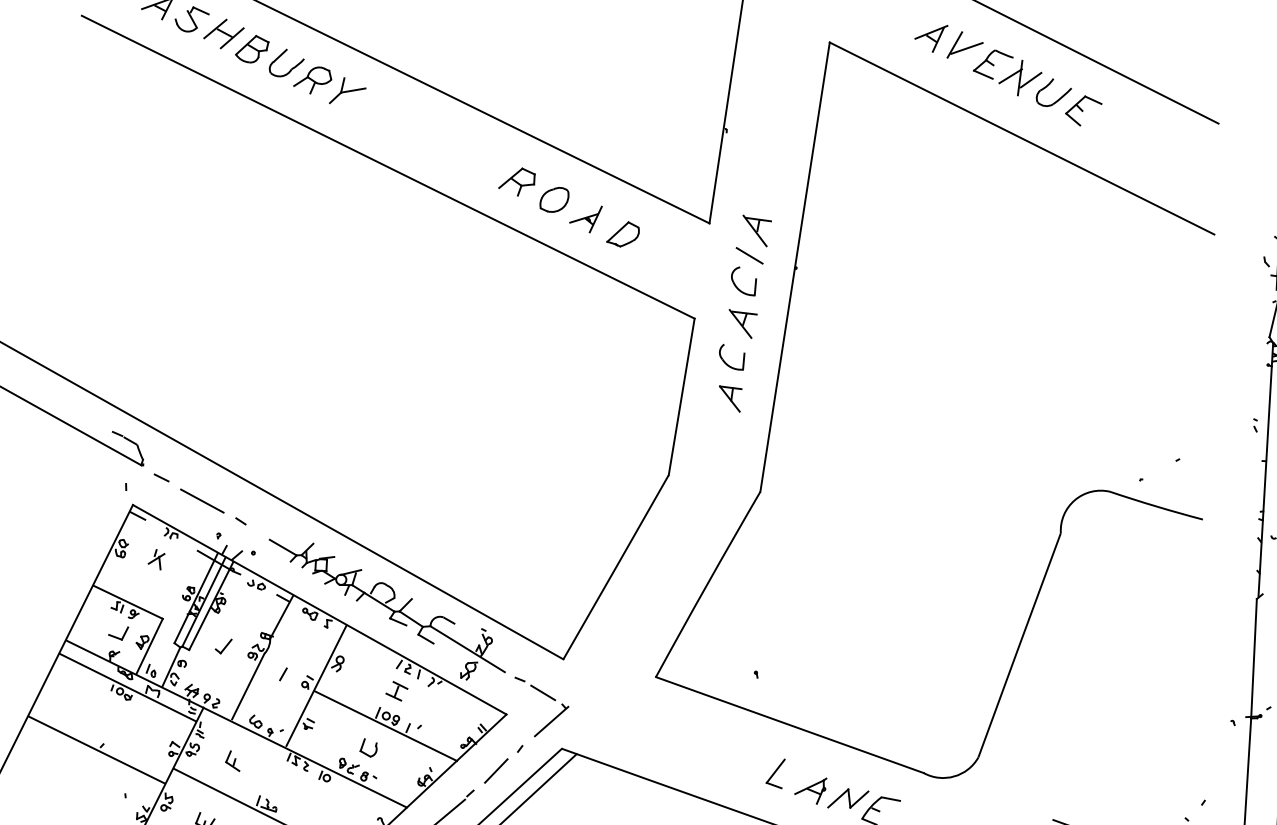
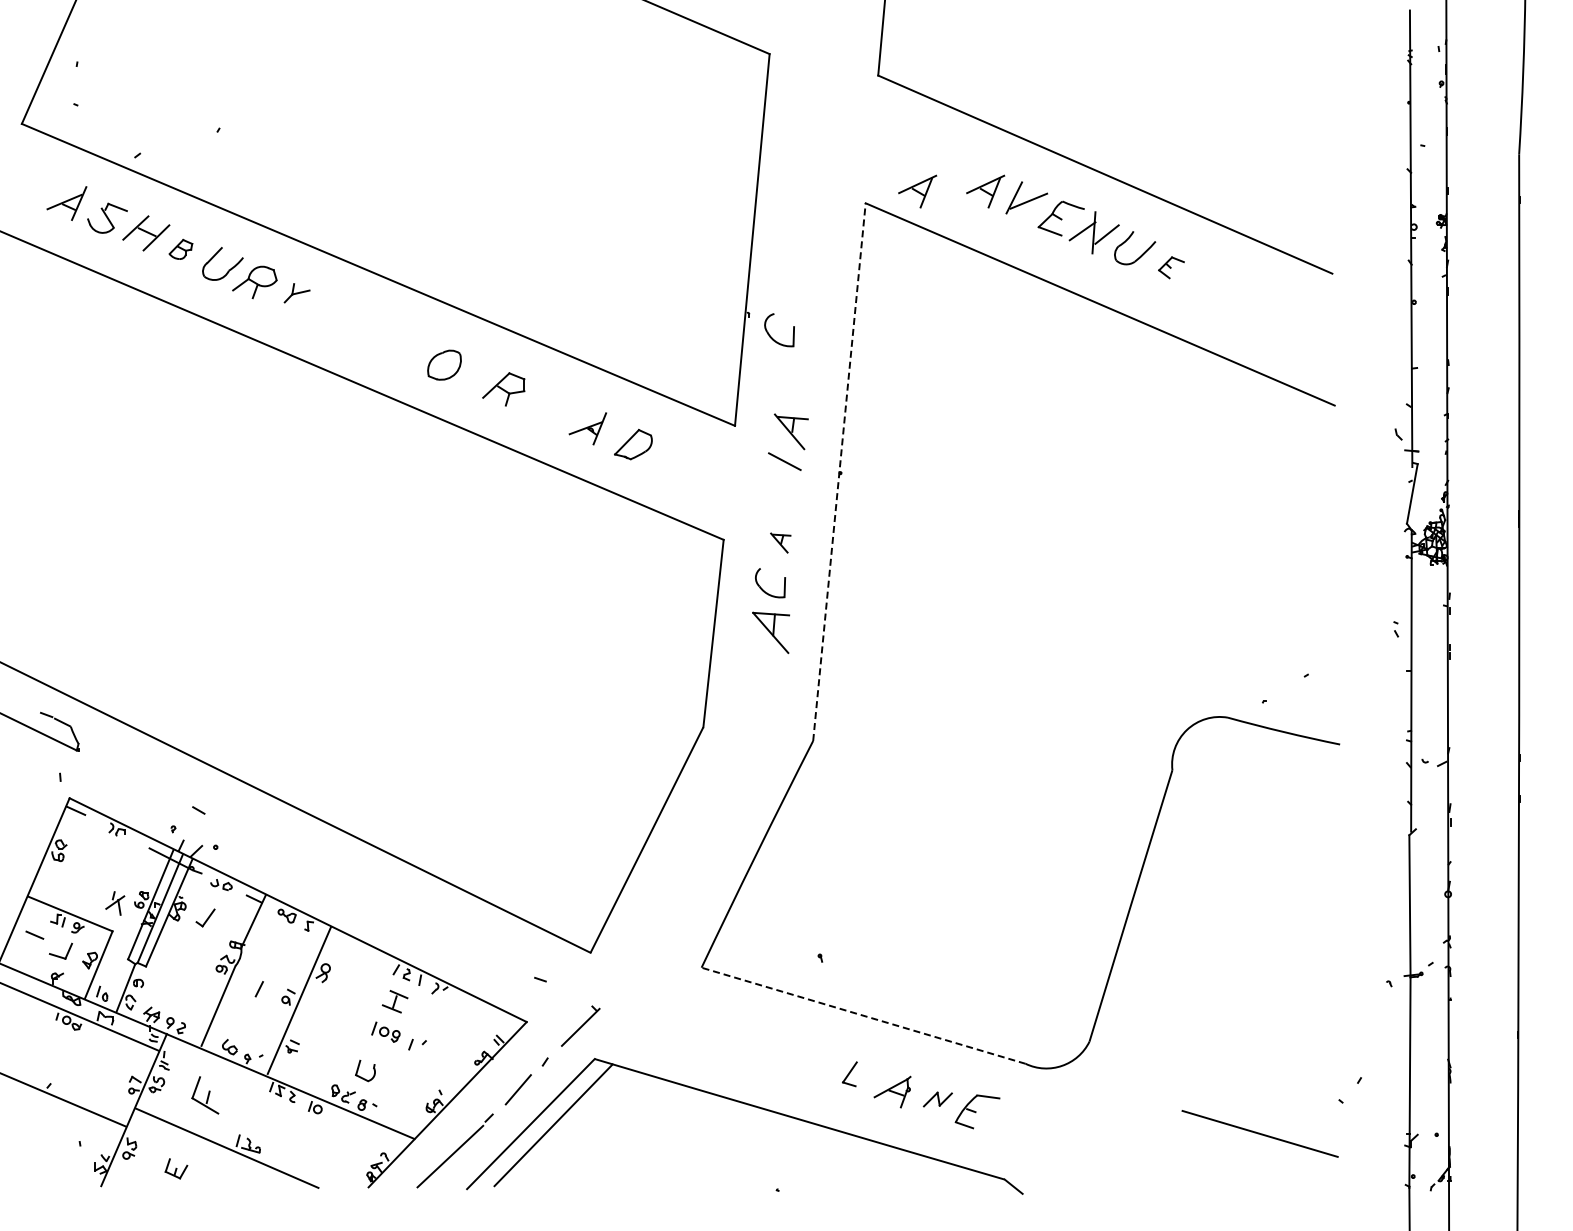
part: (873, 35) -> (917, 191), added
part: (251, 49) -> (180, 249), size x0.6
part: (347, 91) -> (296, 293), size x0.6
part: (1083, 110) -> (1171, 267), size x0.6
part: (554, 199) -> (444, 364), moved
line: (795, 266) -> (839, 471), solid -> dashed
part: (737, 287) -> (772, 337), moved
part: (742, 323) -> (780, 542), size x0.6
part: (729, 398) -> (770, 632), size x1.4
line: (161, 477) -> (34, 934), moved
line: (202, 500) -> (151, 788), removed
part: (156, 559) -> (115, 903), moved
part: (386, 610) -> (377, 906), removed
part: (223, 645) -> (205, 917), moved
line: (542, 692) -> (568, 993), removed
line: (789, 724) -> (863, 1015), solid -> dashed
line: (385, 725) -> (384, 1043), removed
part: (233, 761) -> (205, 1095), size x1.6
part: (775, 773) -> (849, 1074), size x0.7
part: (847, 798) -> (937, 1099), size x0.6

